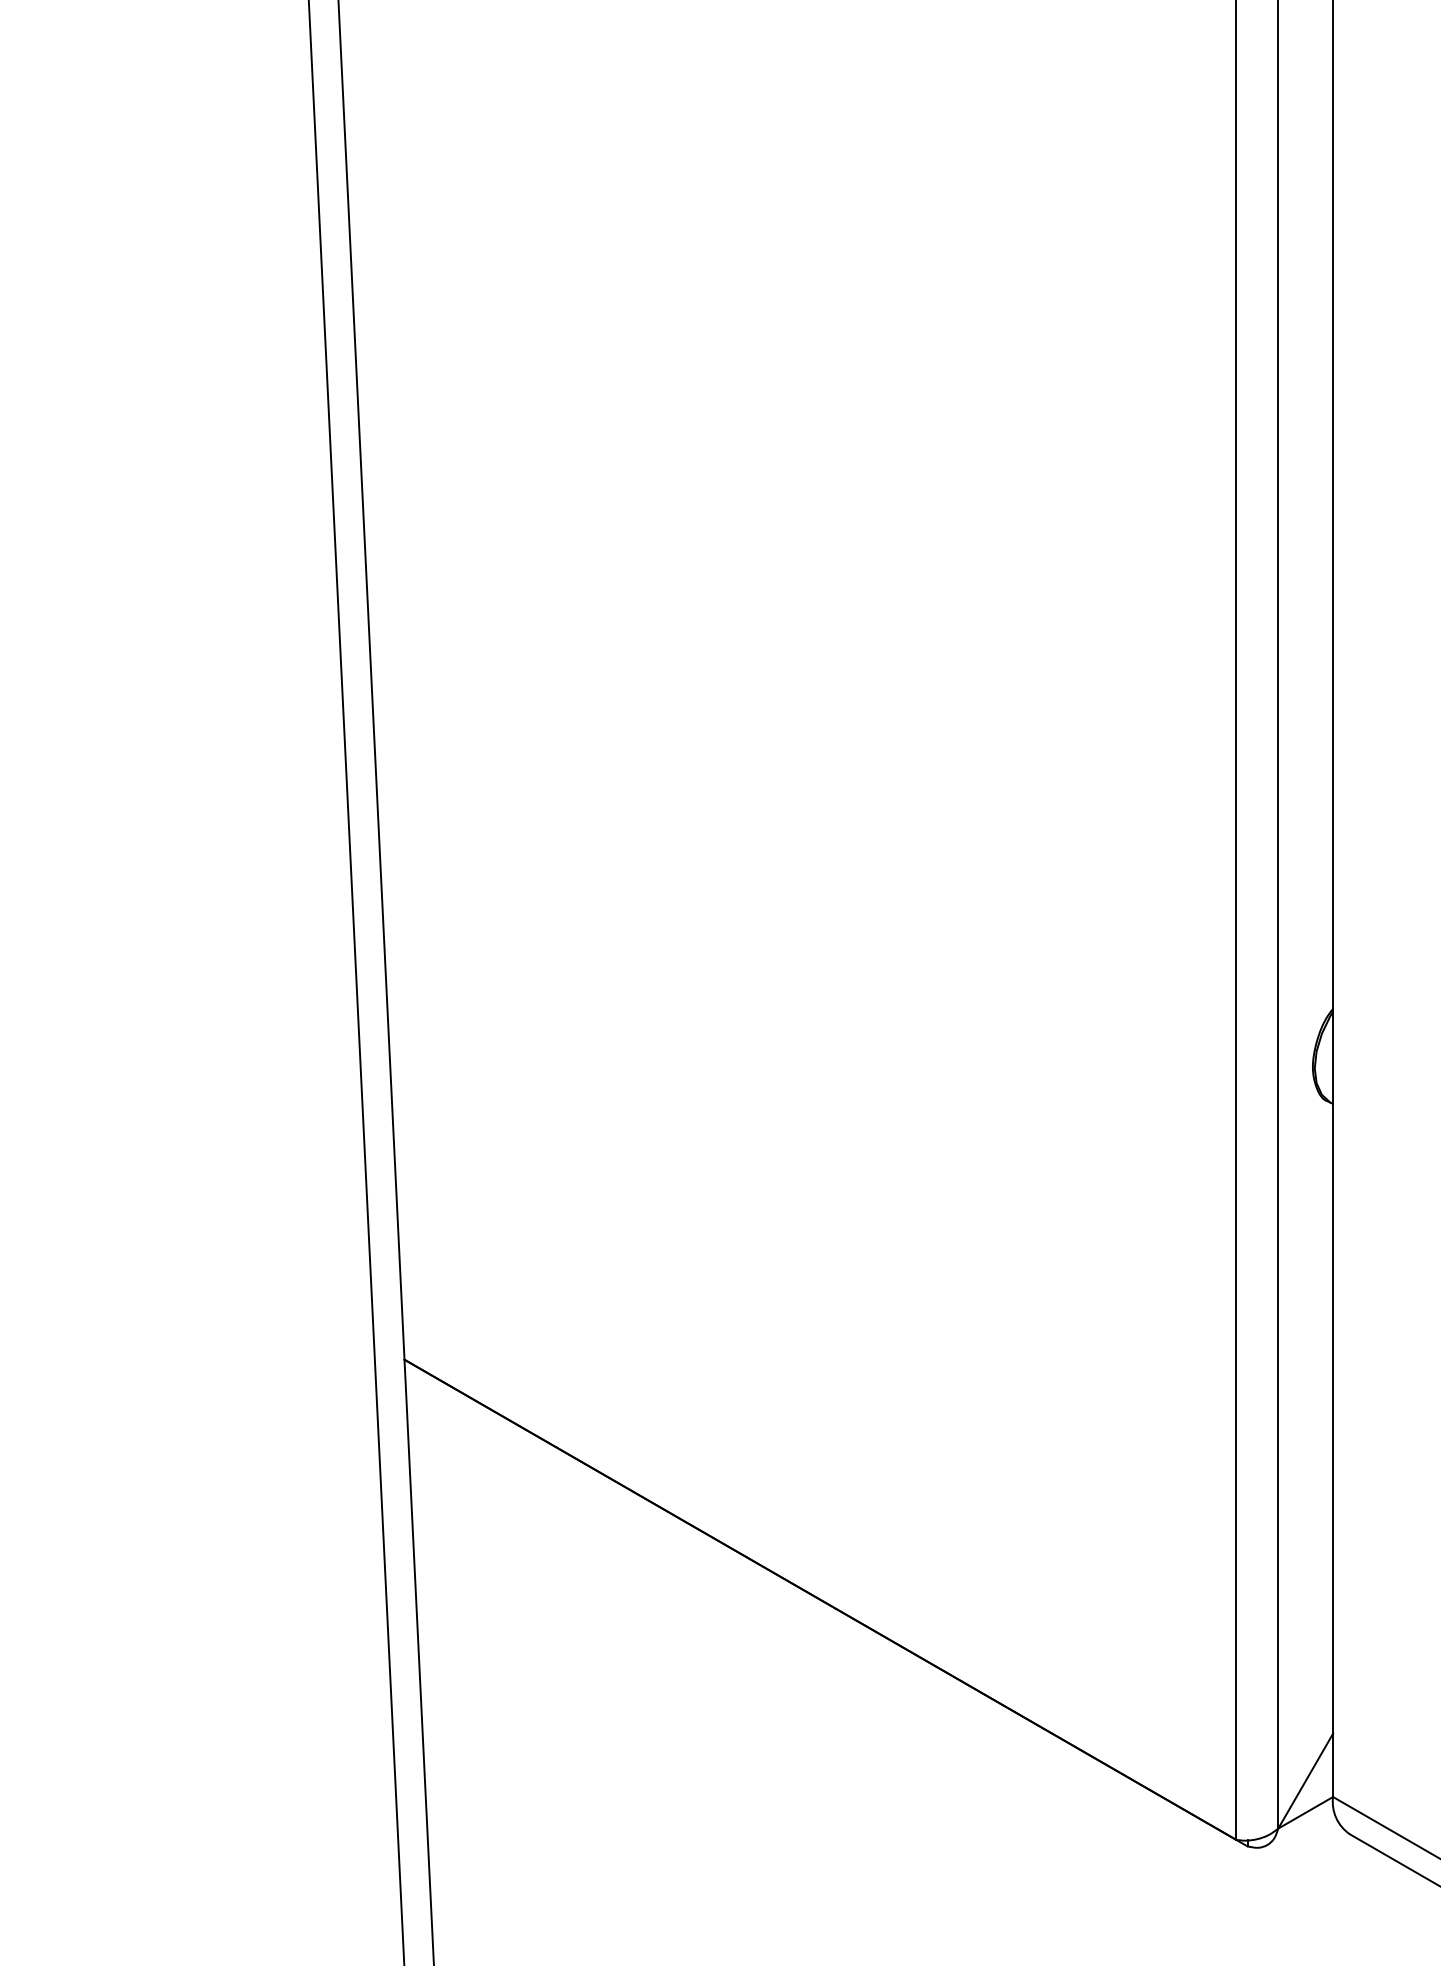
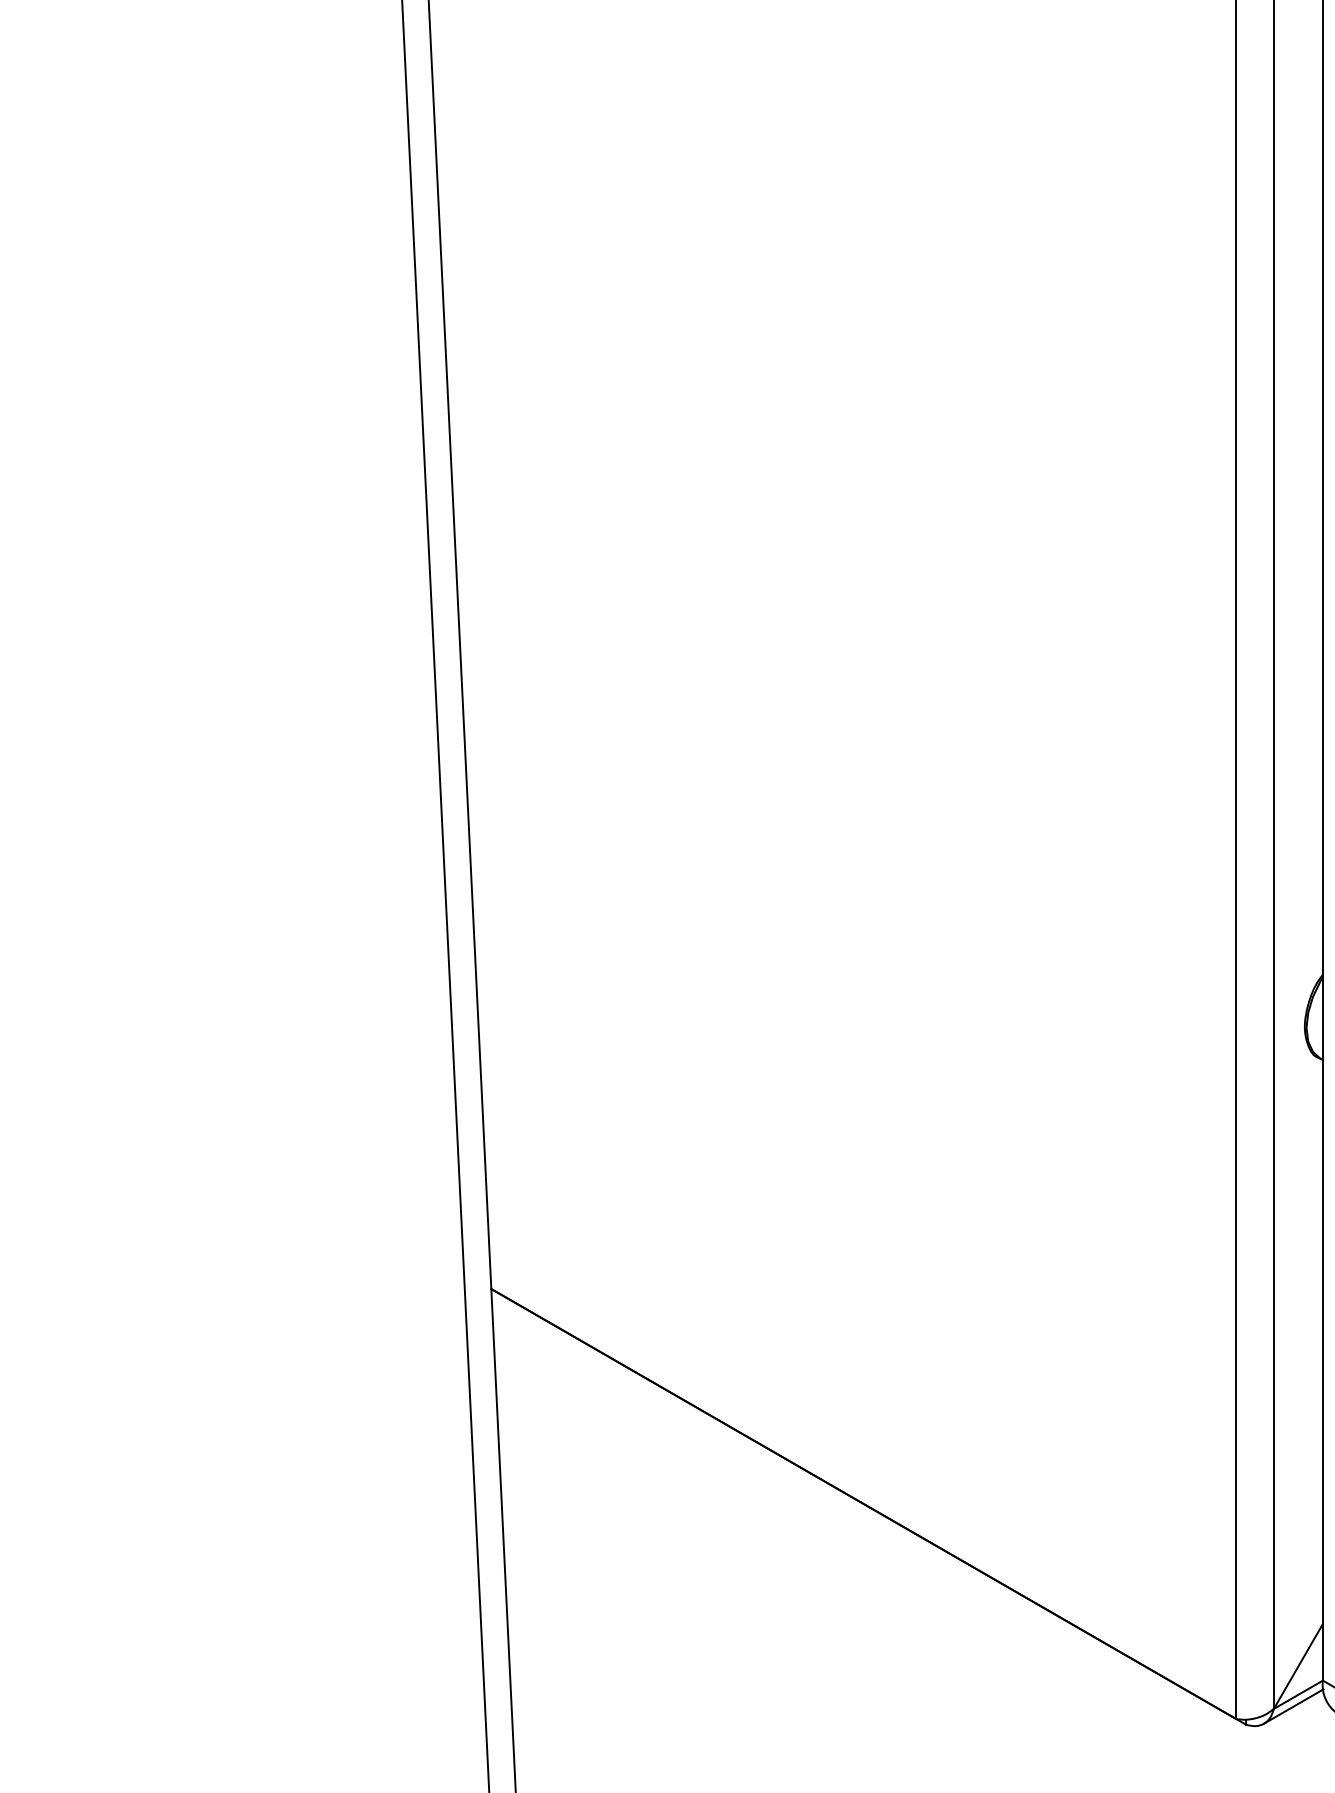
line: (1300, 1825) -> (1293, 1706), added

